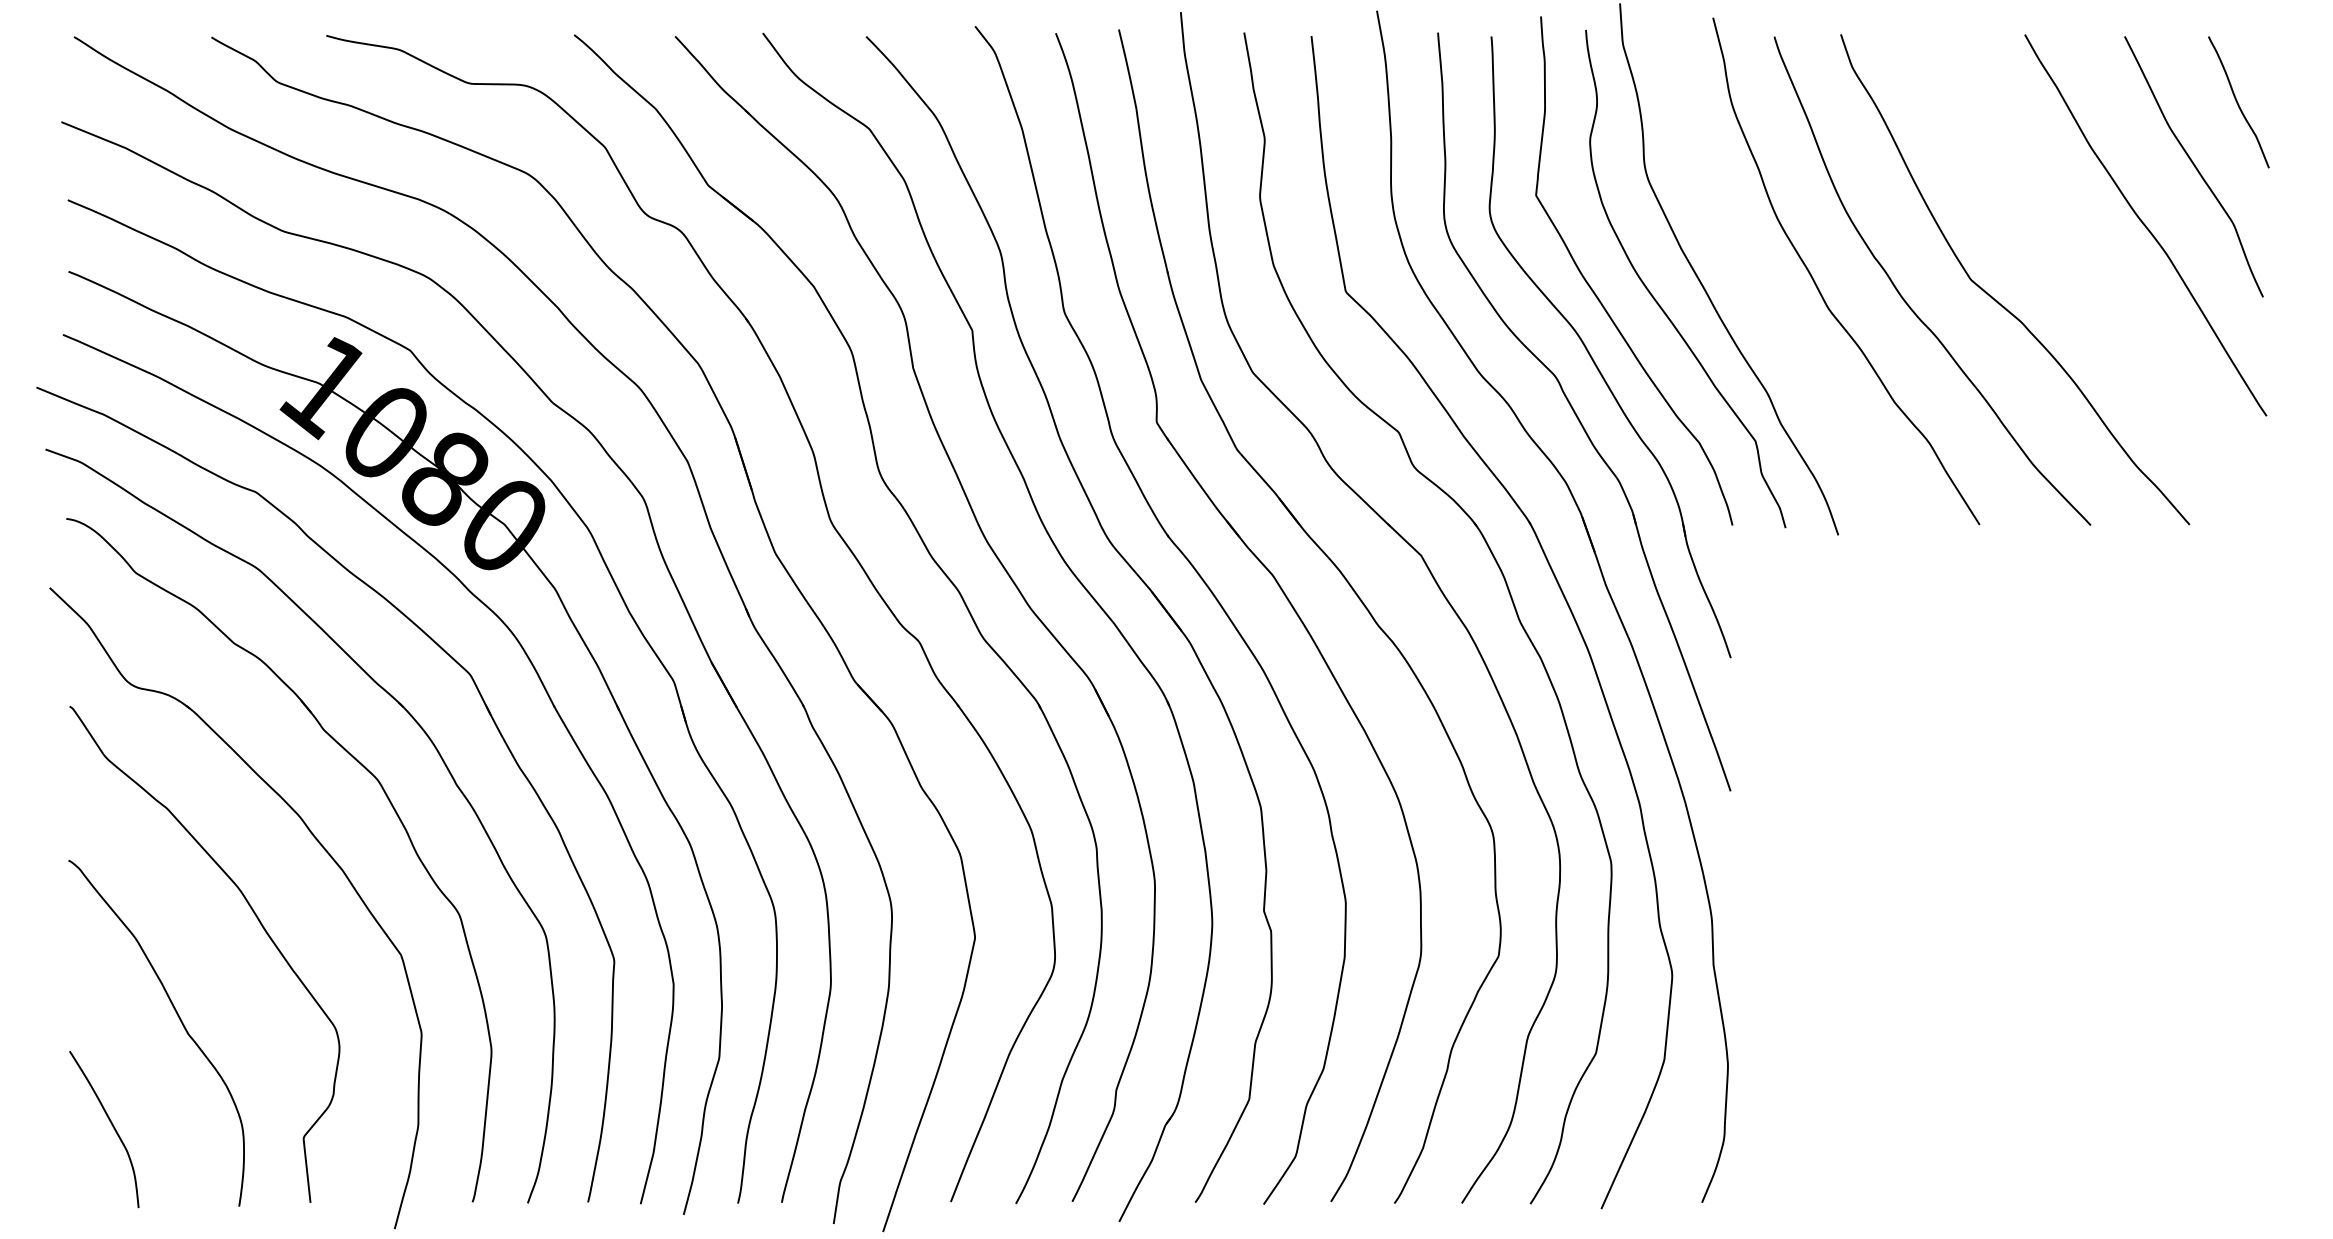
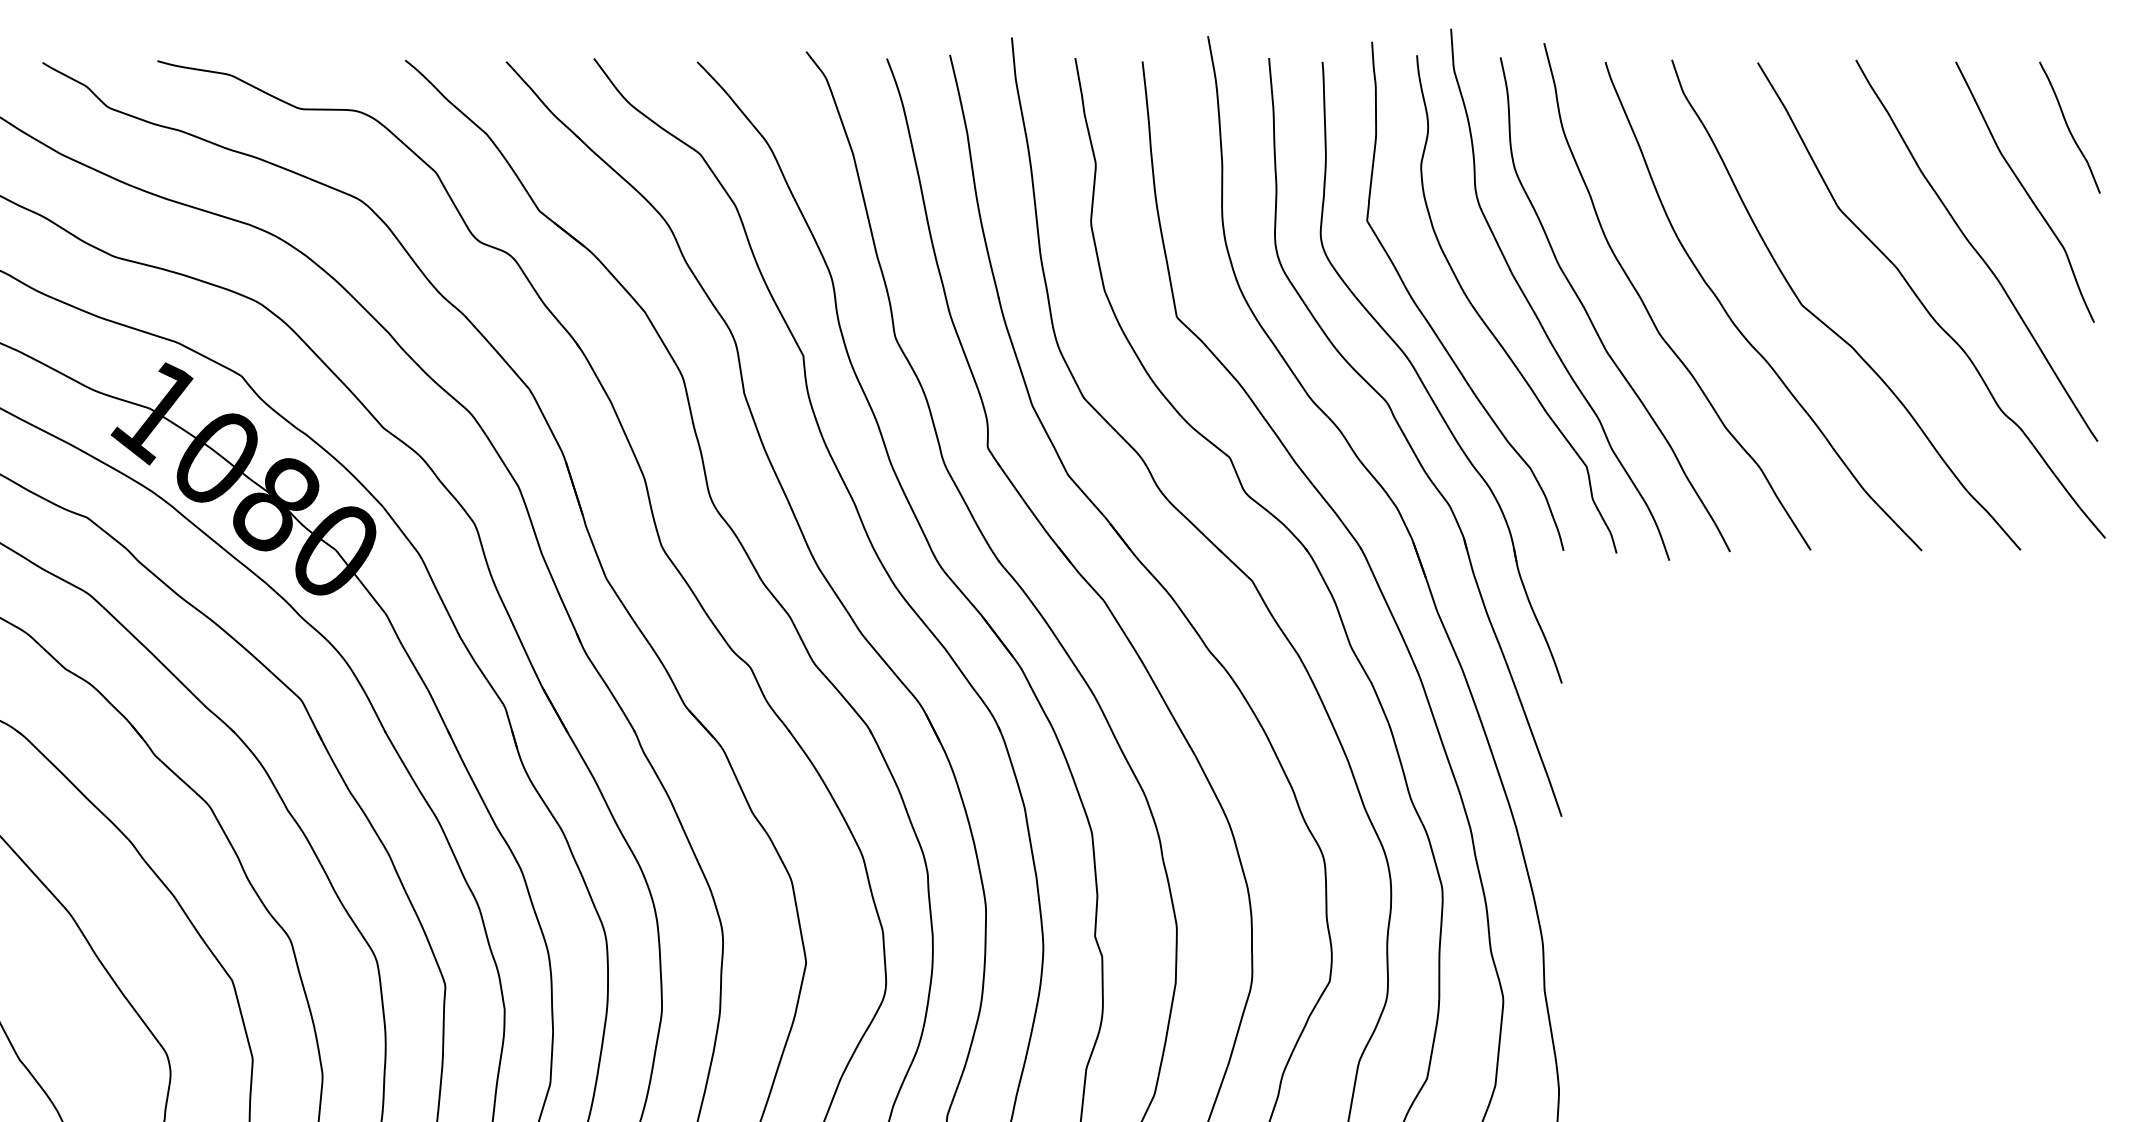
curve: (2093, 279) -> (1924, 304), added
curve: (1759, 292) -> (1590, 317), added

